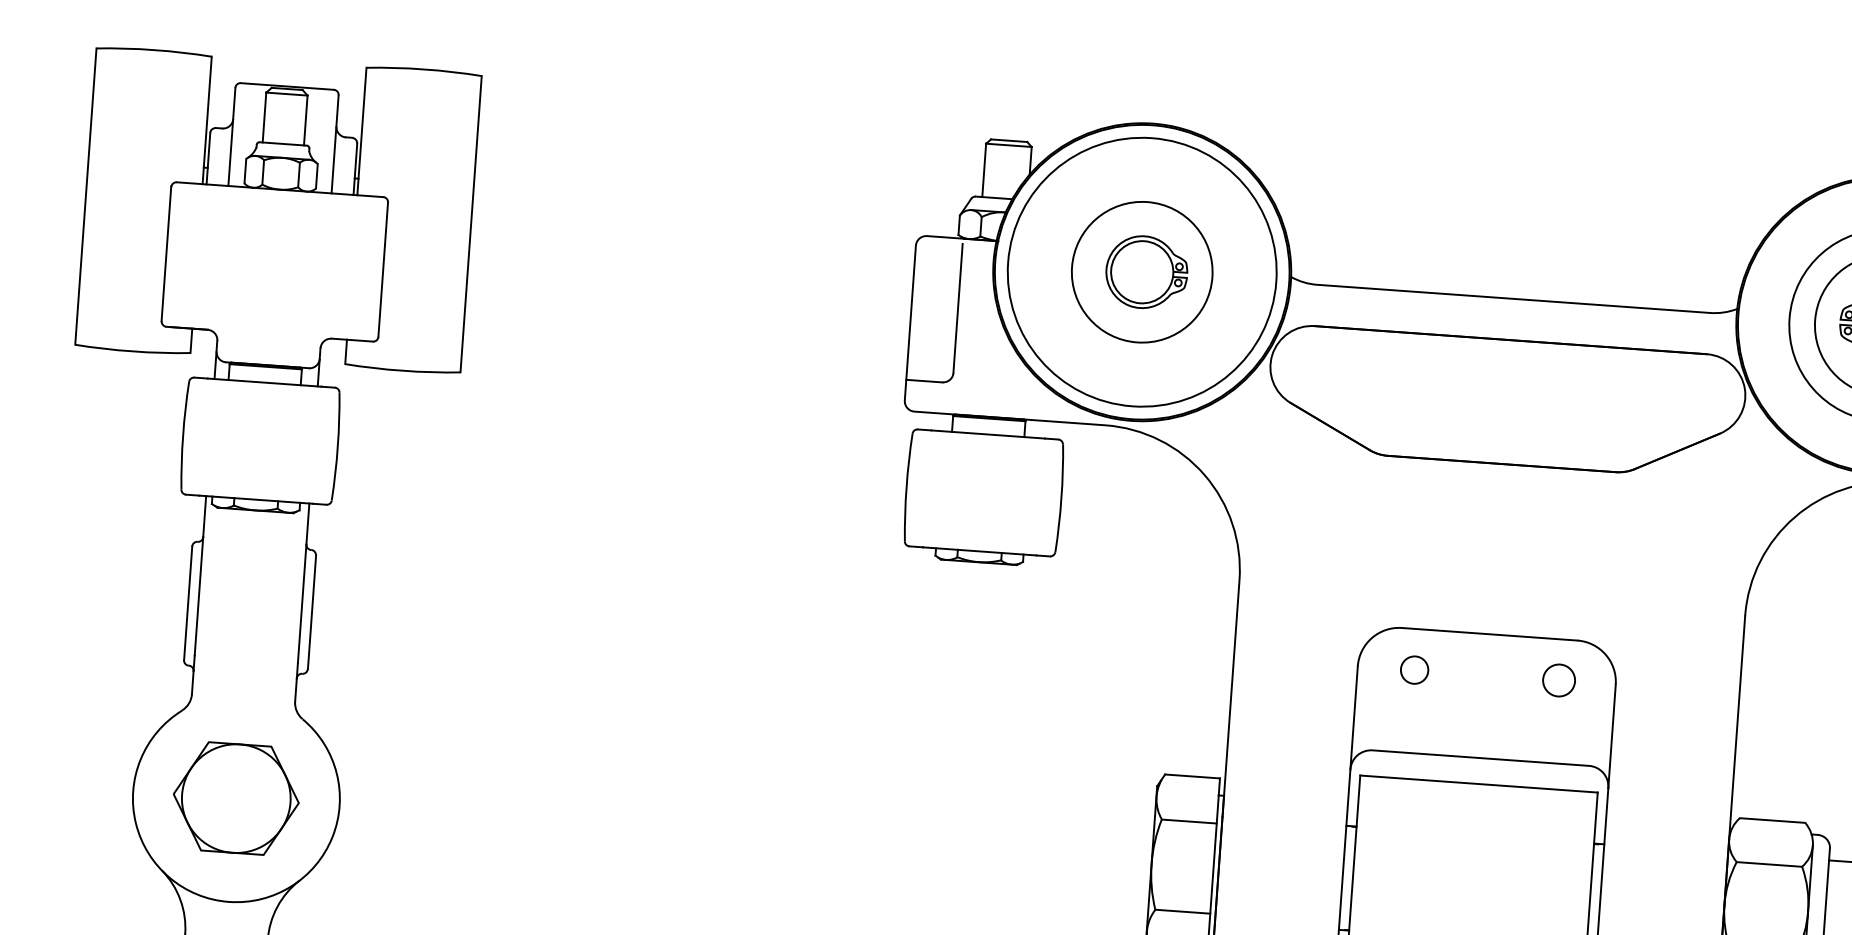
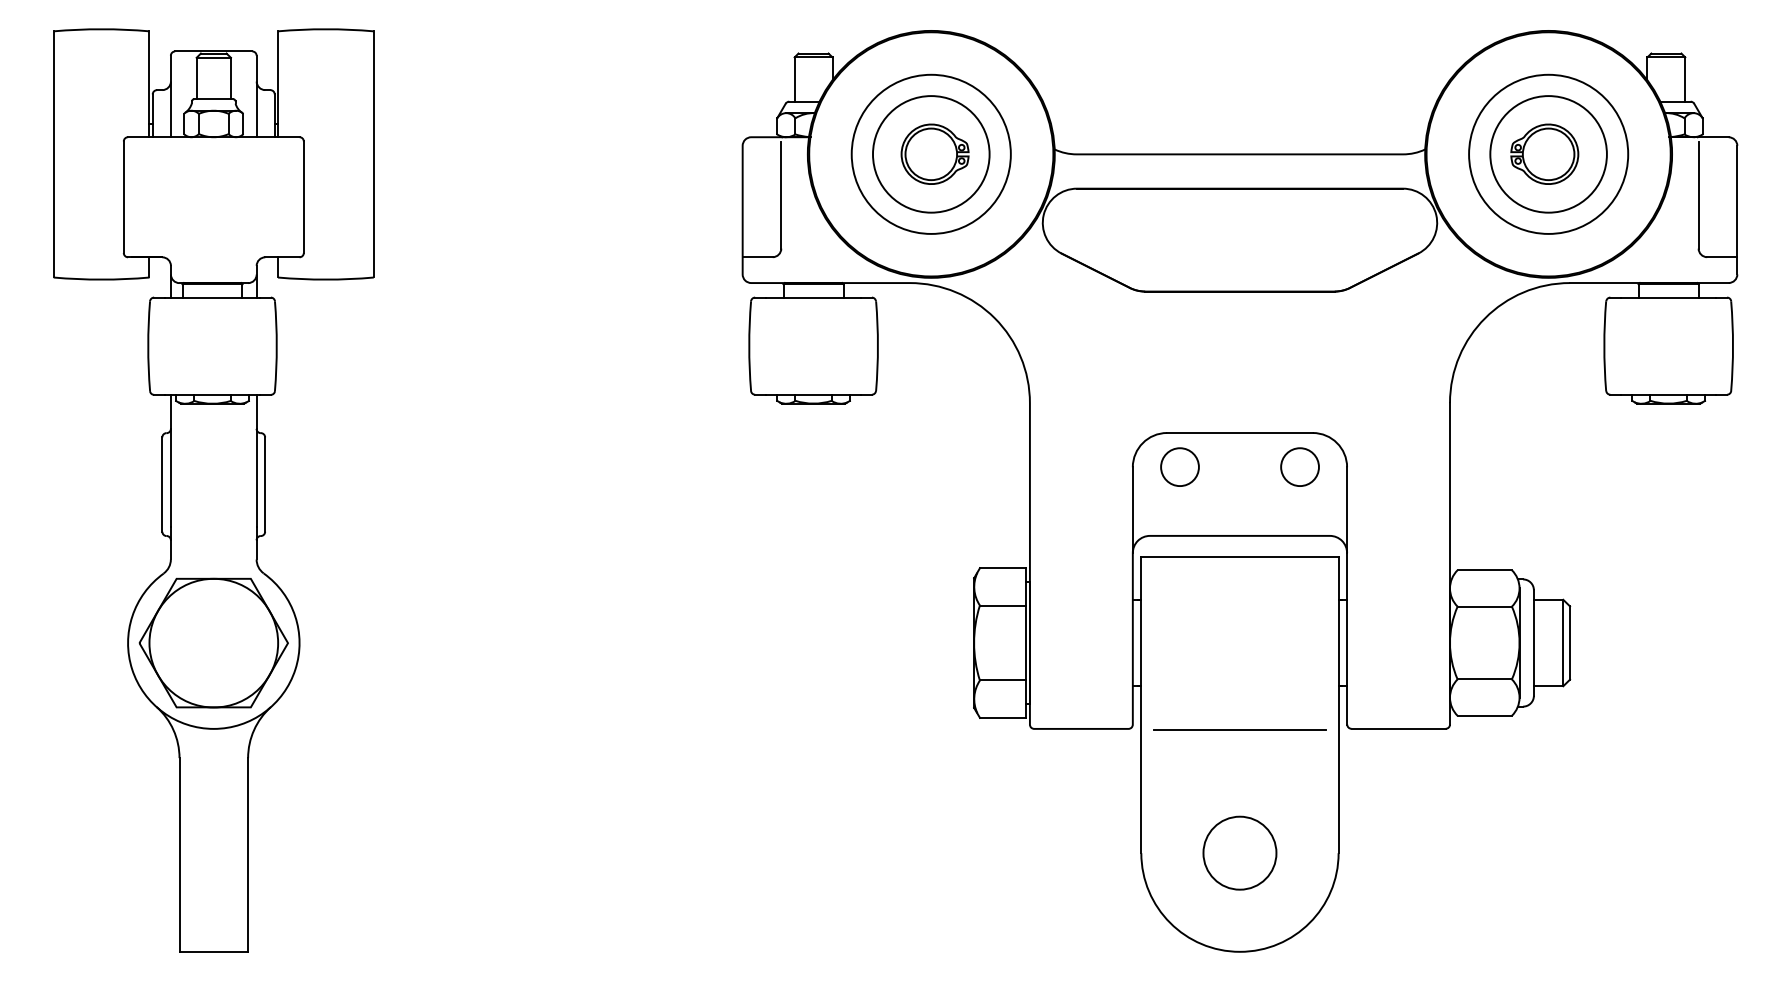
circle: (1141, 271) -> (930, 153), size x0.71
circle: (1414, 669) -> (1179, 466), size x1.67
circle: (1558, 679) -> (1299, 466), size x1.43
part: (236, 797) -> (213, 642), size x1.43

